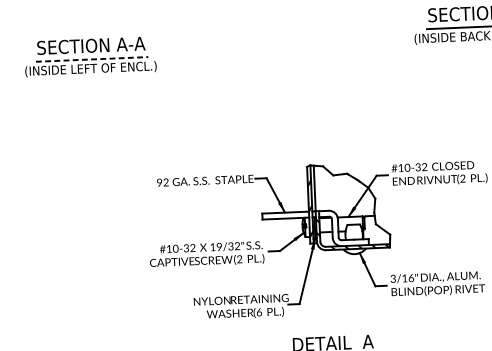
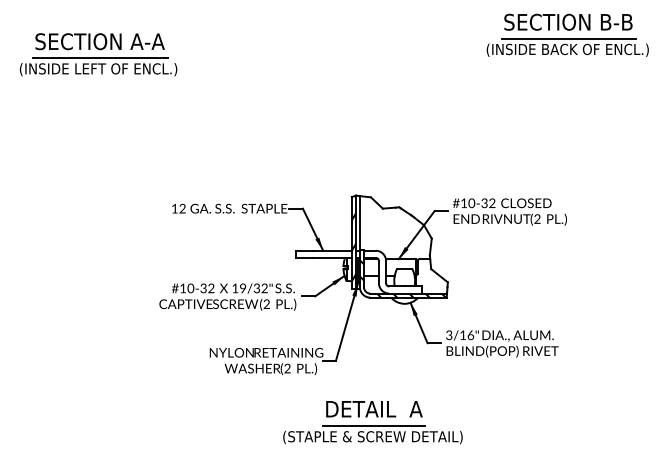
line: (92, 59) -> (100, 58), dashed -> solid
text: (159, 182) -> (174, 208), 92 -> 12
text: (259, 312) -> (287, 368), (6 -> (2

